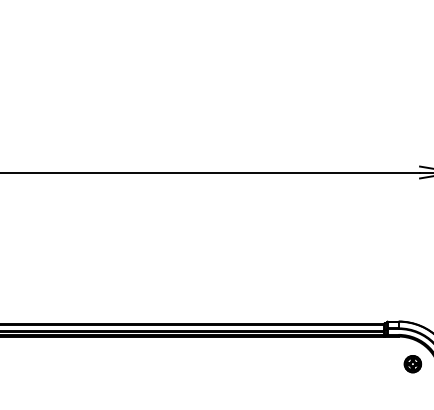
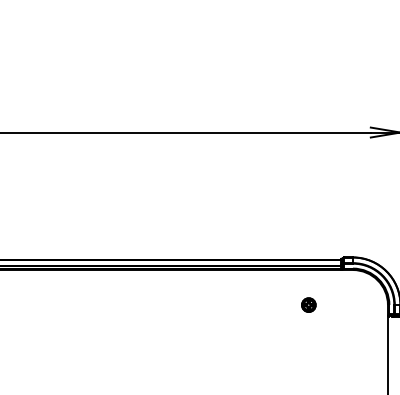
part: (412, 363) -> (308, 304), moved

